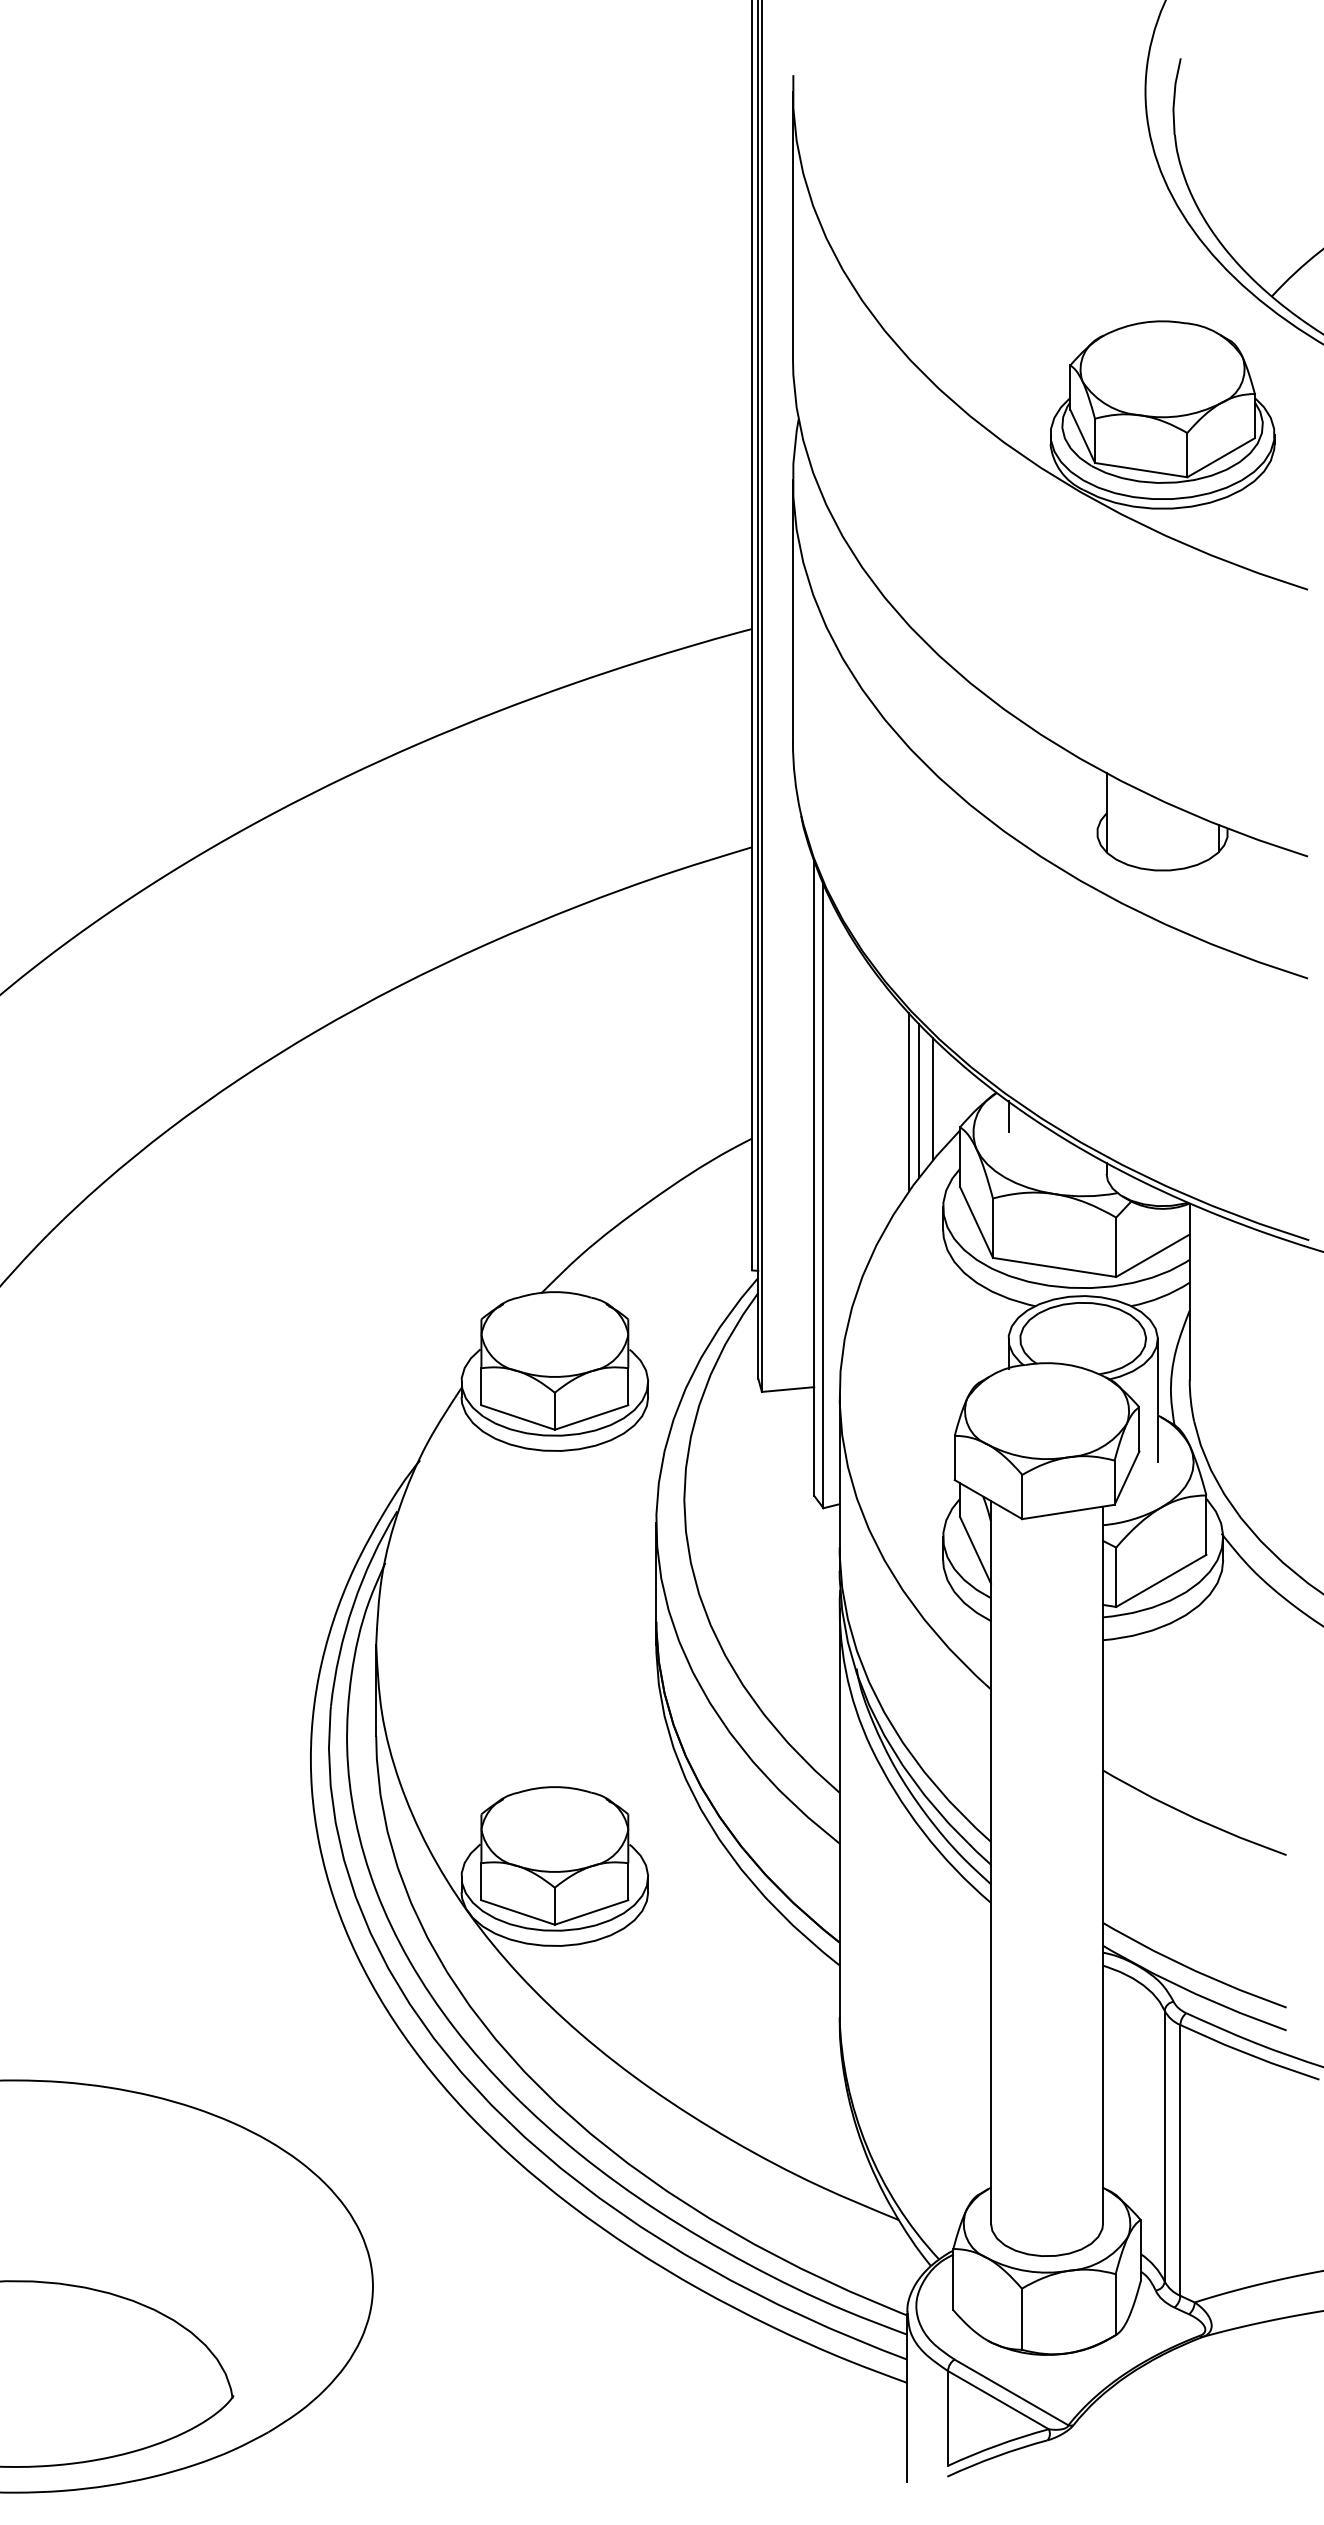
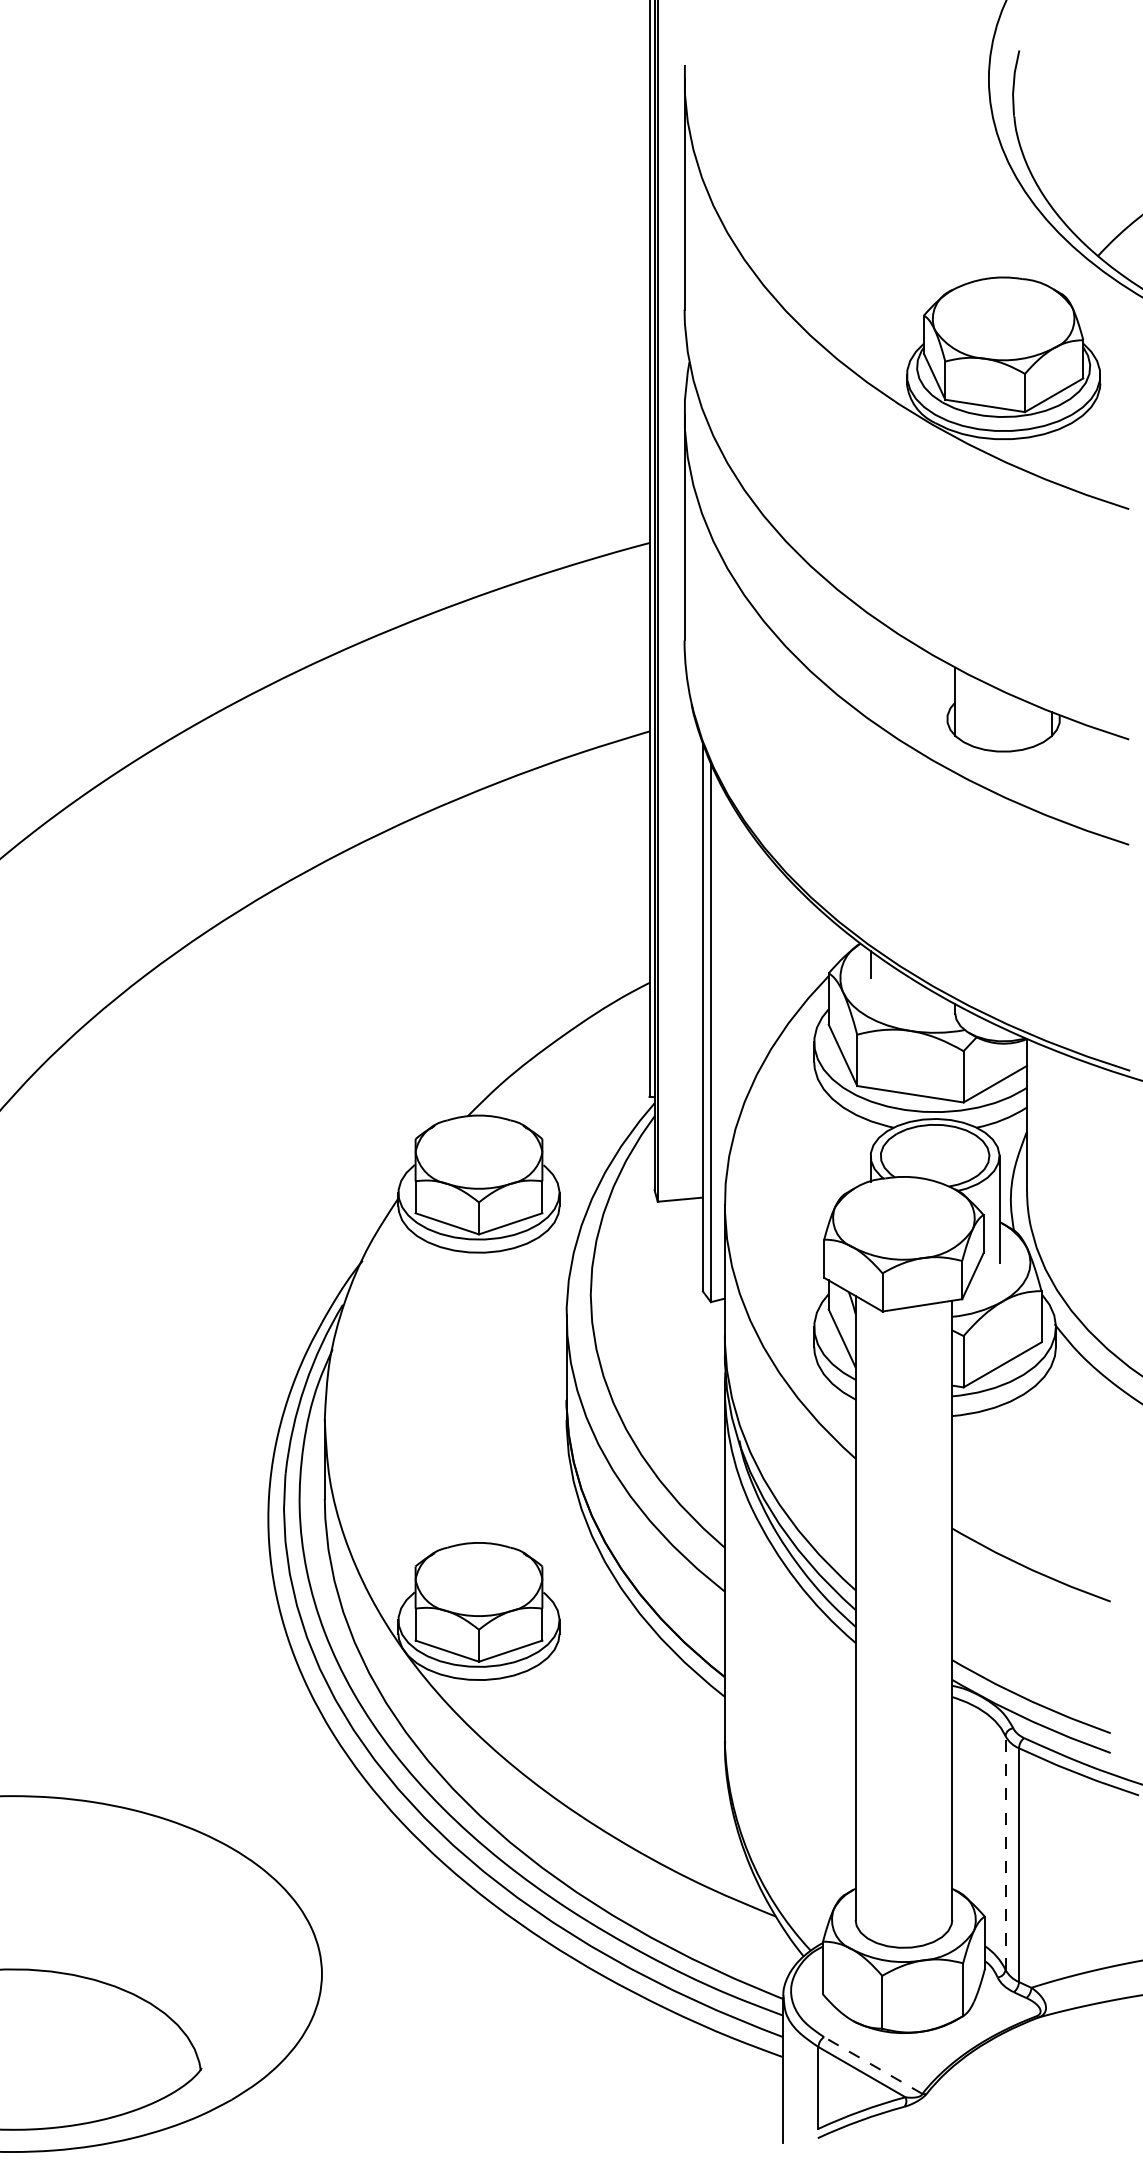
line: (933, 1099) -> (805, 949), removed
line: (918, 1100) -> (792, 950), removed
line: (909, 1102) -> (785, 951), removed
line: (1164, 2145) -> (1005, 1852), solid -> dashed
line: (1011, 2392) -> (873, 2065), solid -> dashed

